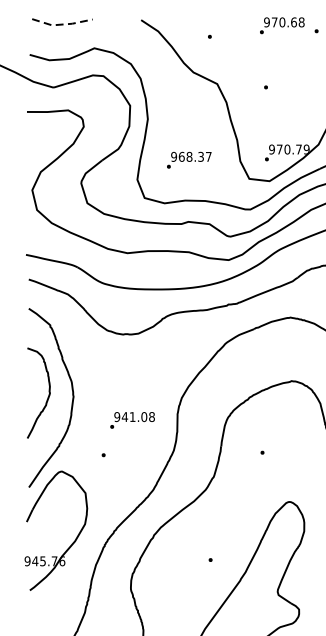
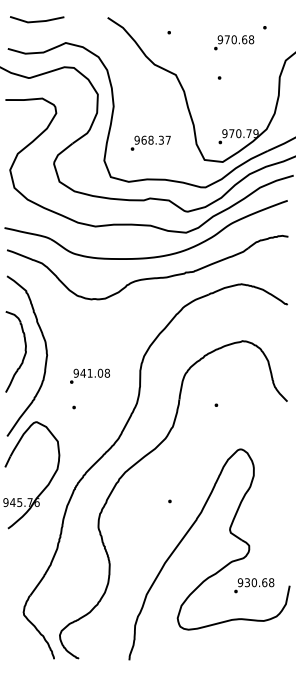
line: (62, 24) -> (37, 21), dashed -> solid
text: (282, 25) -> (234, 42), moved
text: (132, 419) -> (89, 375), moved

